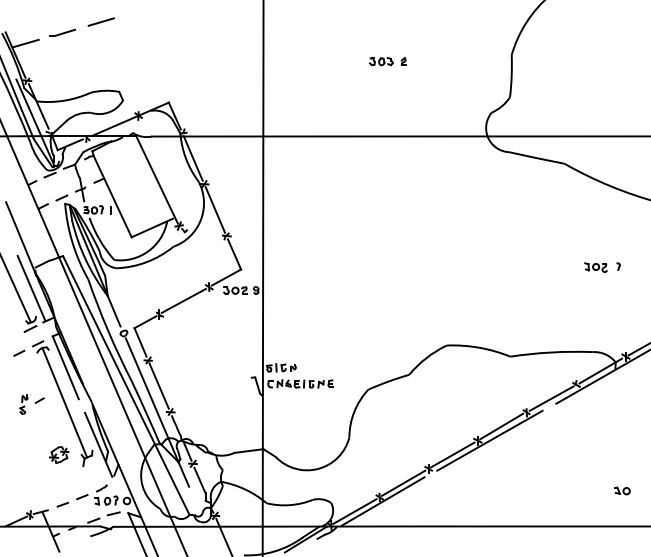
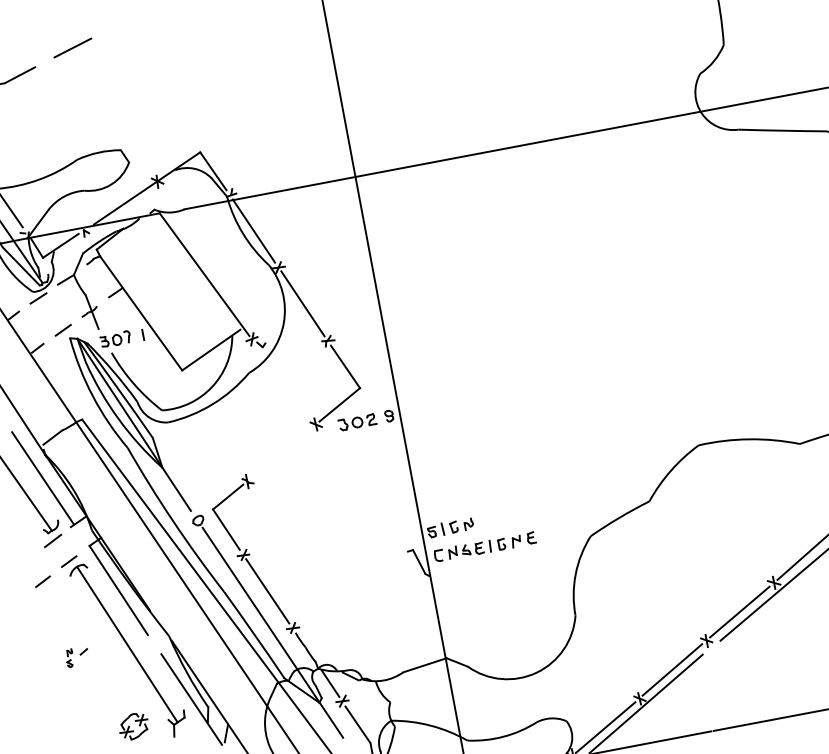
part: (387, 61) -> (524, 25), removed
line: (183, 300) -> (280, 452), removed
part: (31, 404) -> (76, 656), size x0.6

